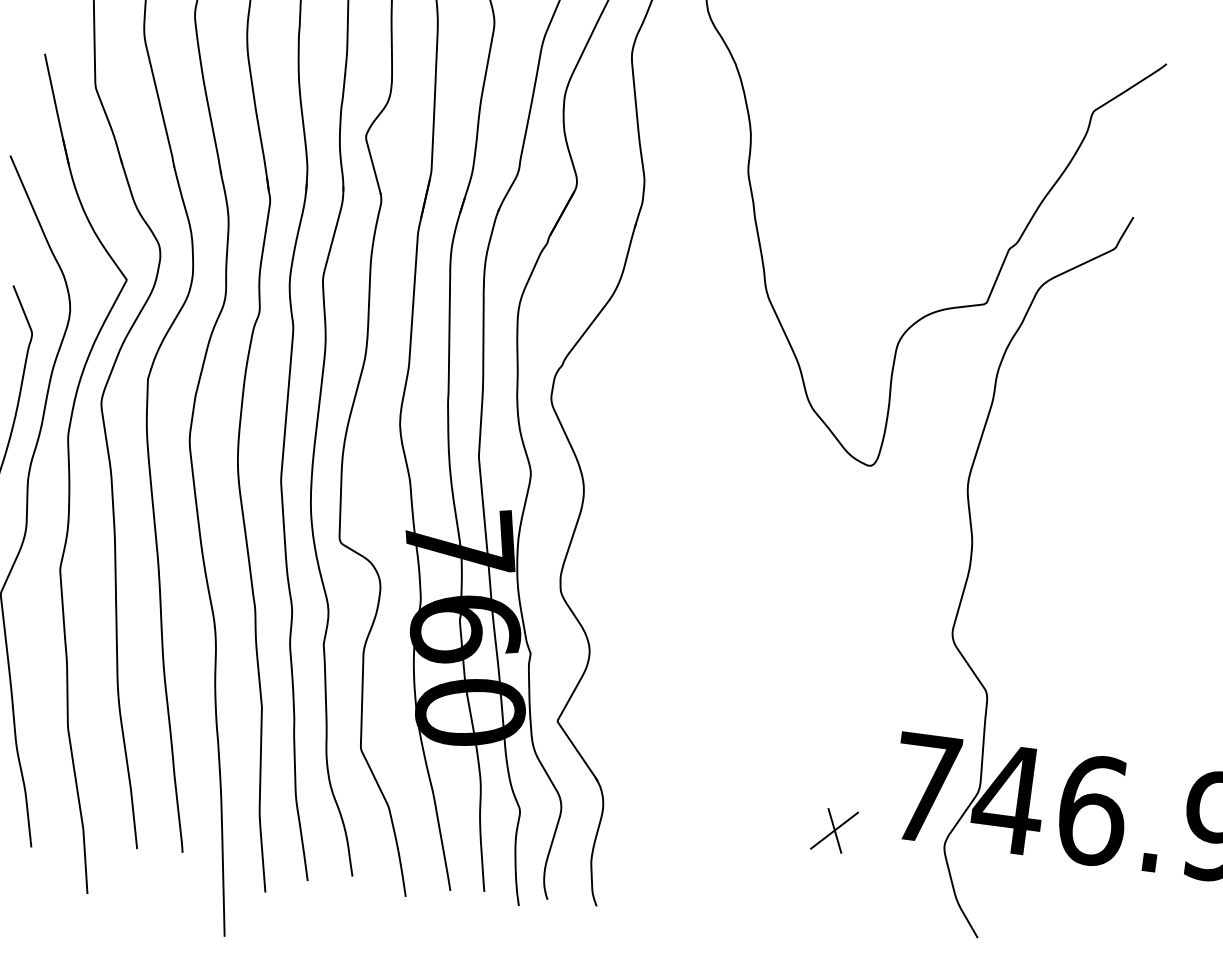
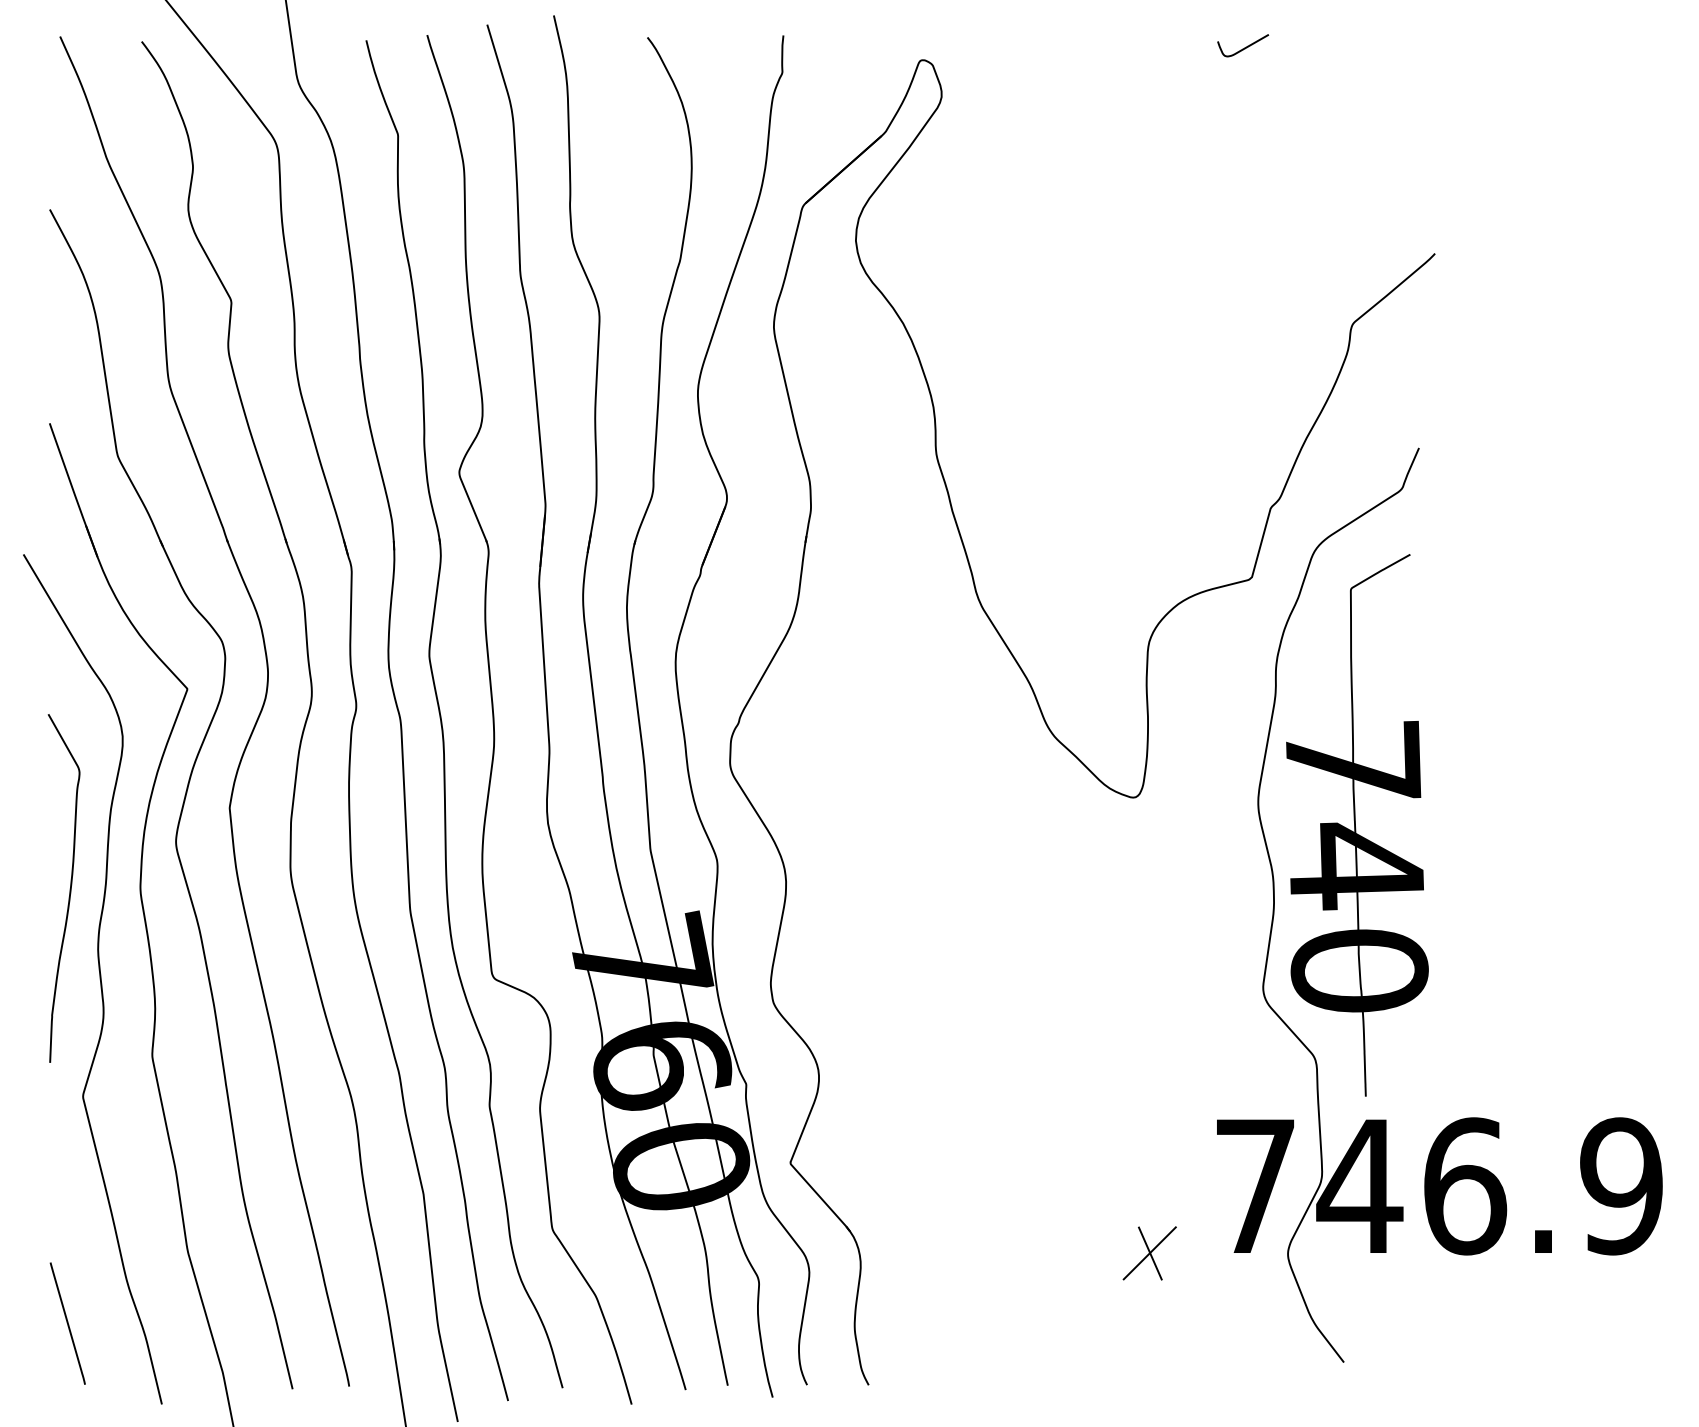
part: (1044, 511) -> (1357, 825), added

